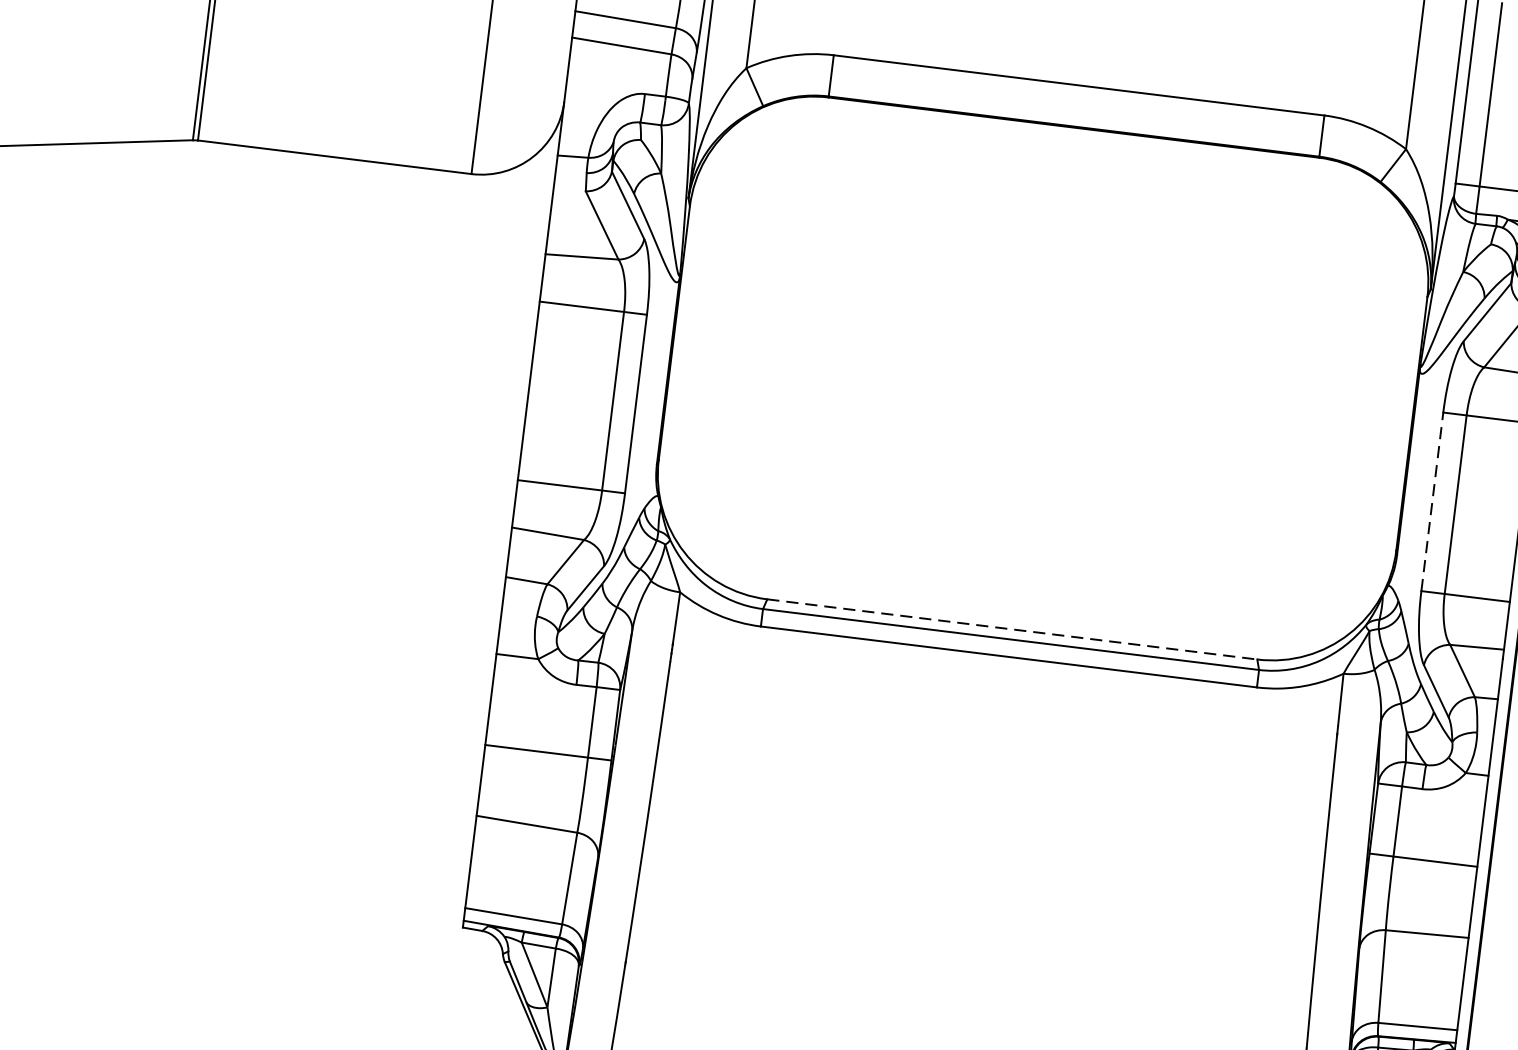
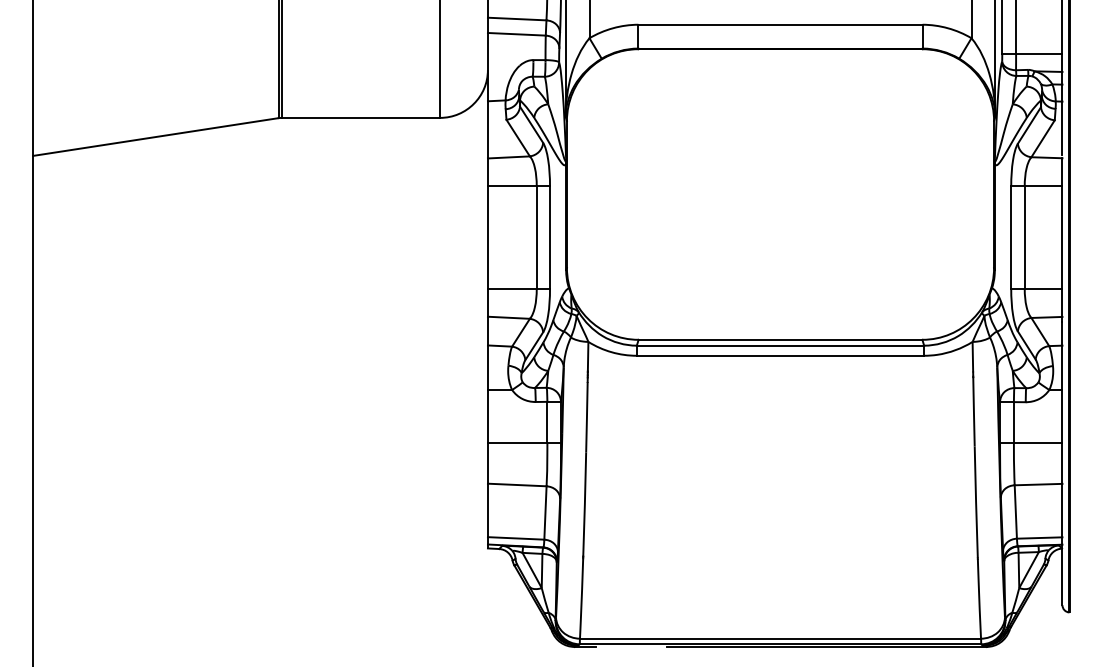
line: (1432, 501) -> (1011, 237), dashed -> solid
line: (1012, 628) -> (780, 339), dashed -> solid

